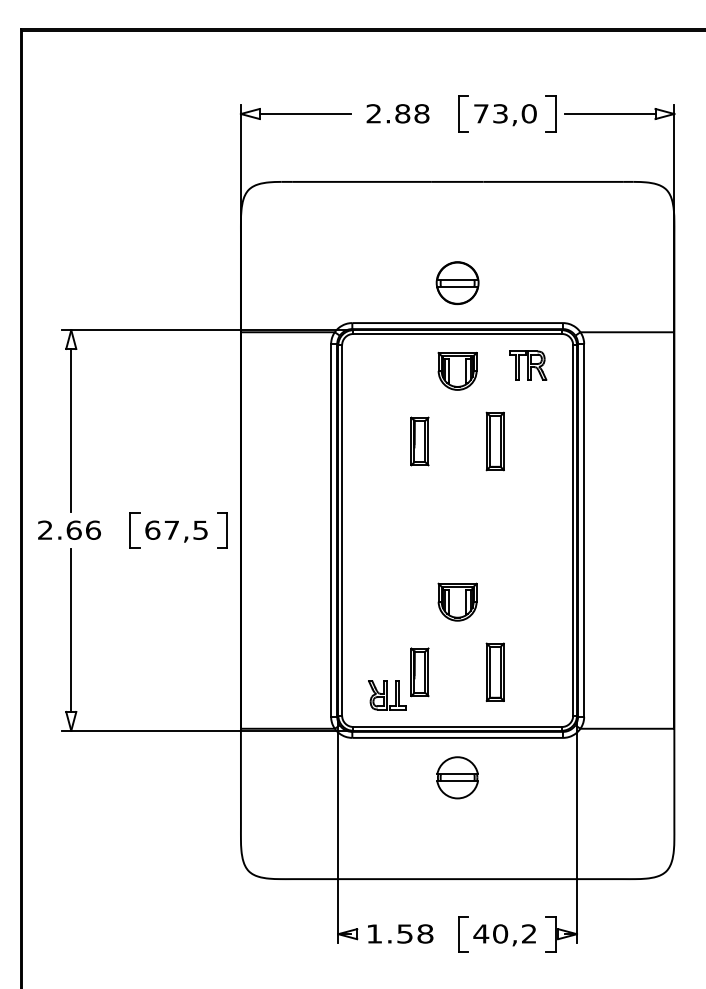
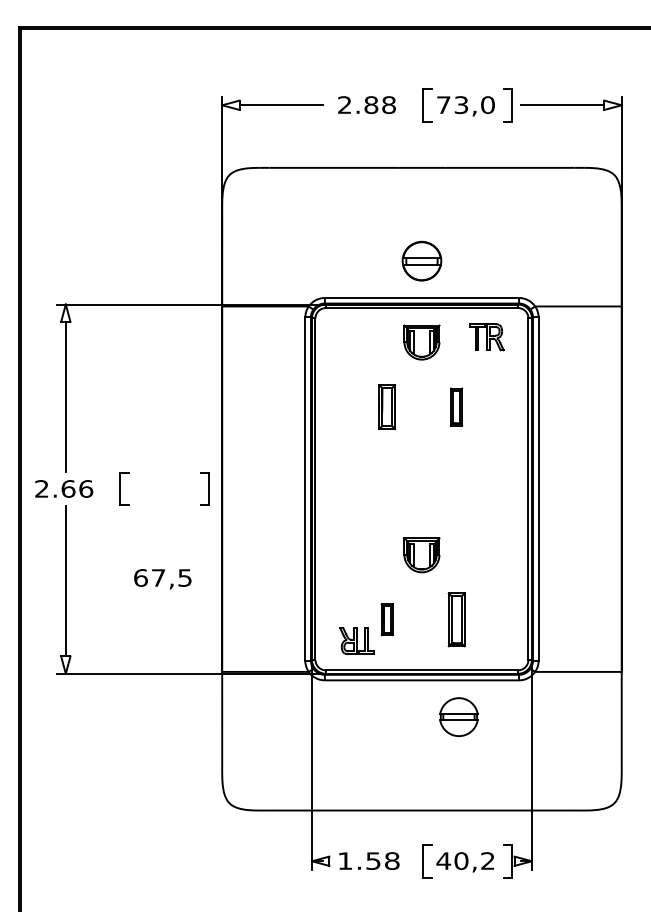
part: (495, 440) -> (456, 406), size x0.7
text: (176, 531) -> (162, 579), moved
part: (420, 671) -> (387, 619), size x0.7
part: (457, 777) -> (458, 716), moved

